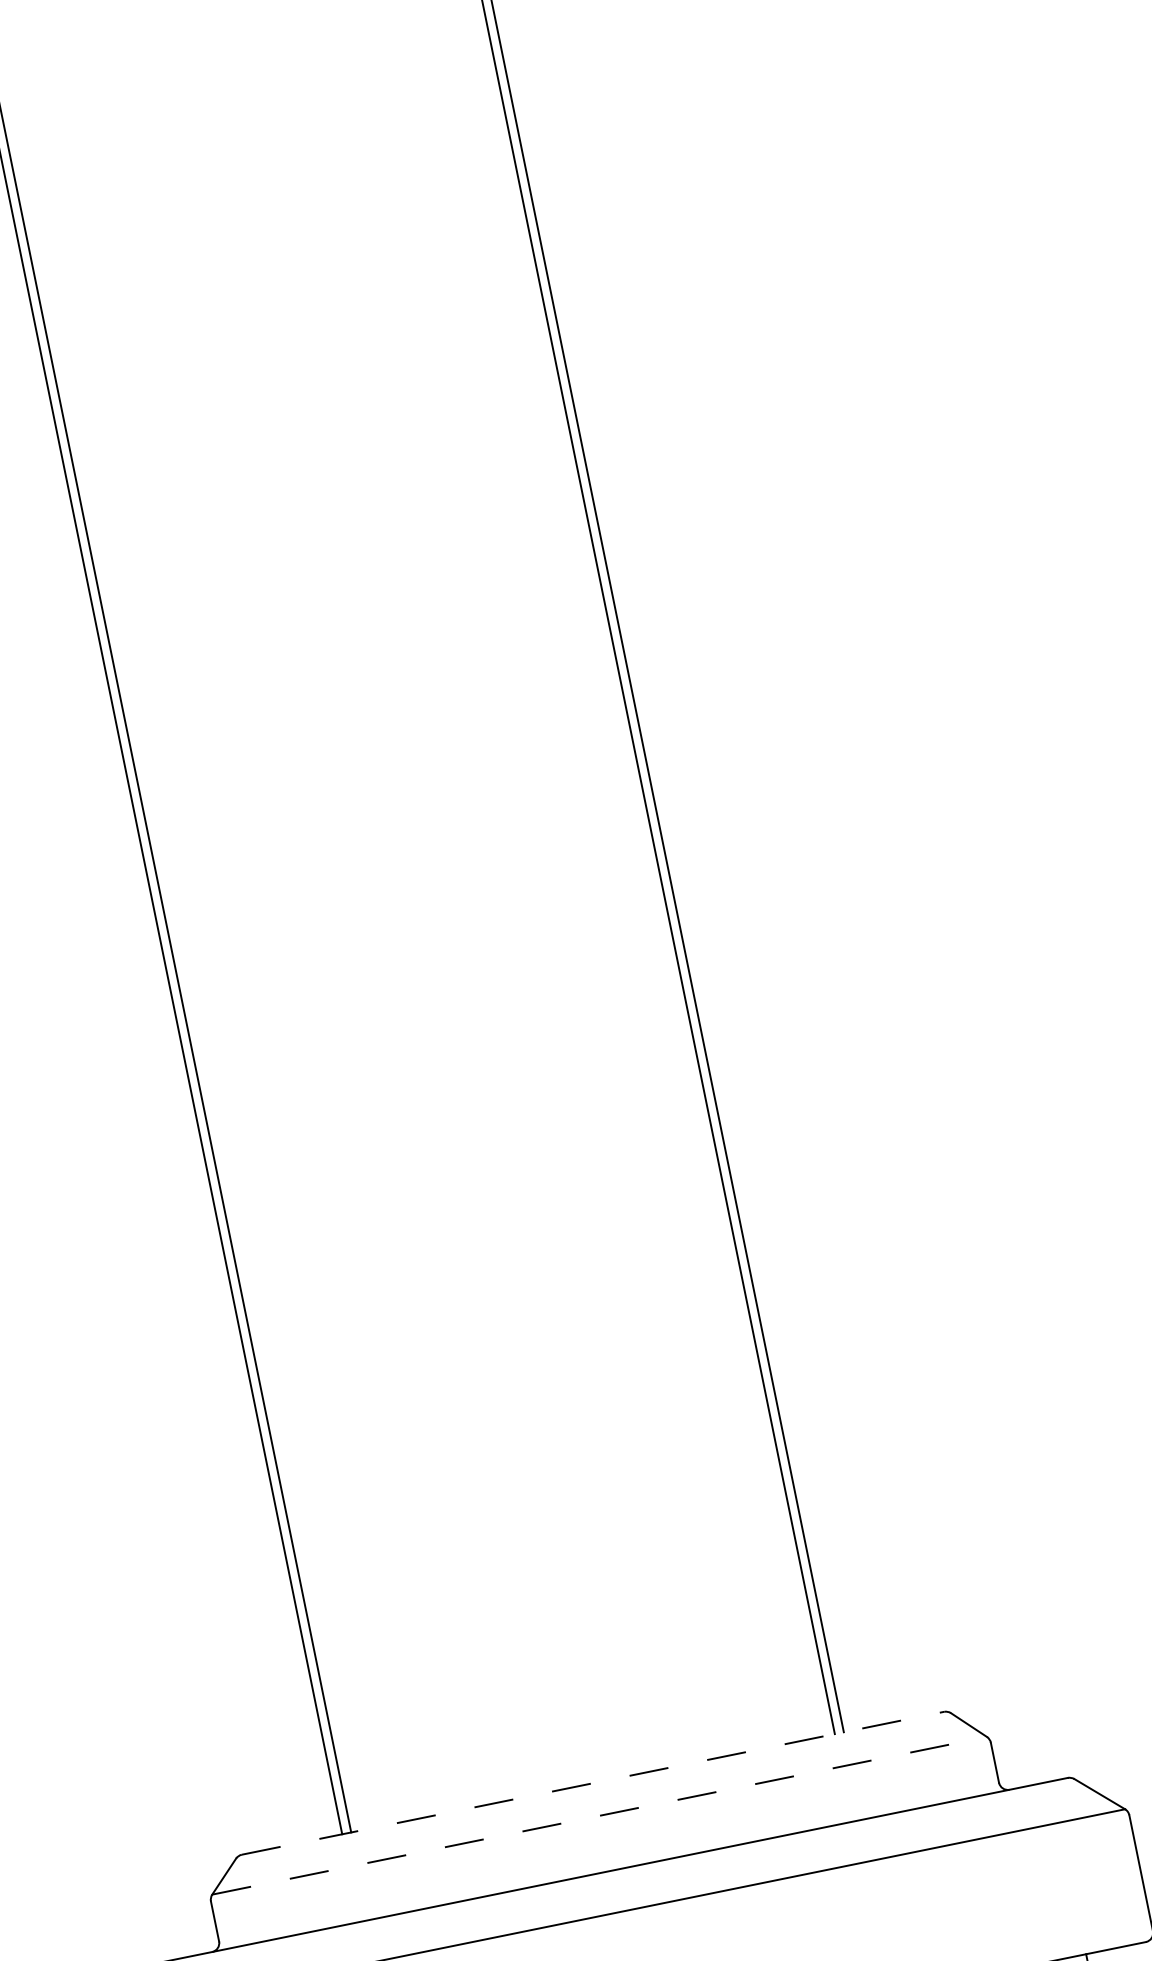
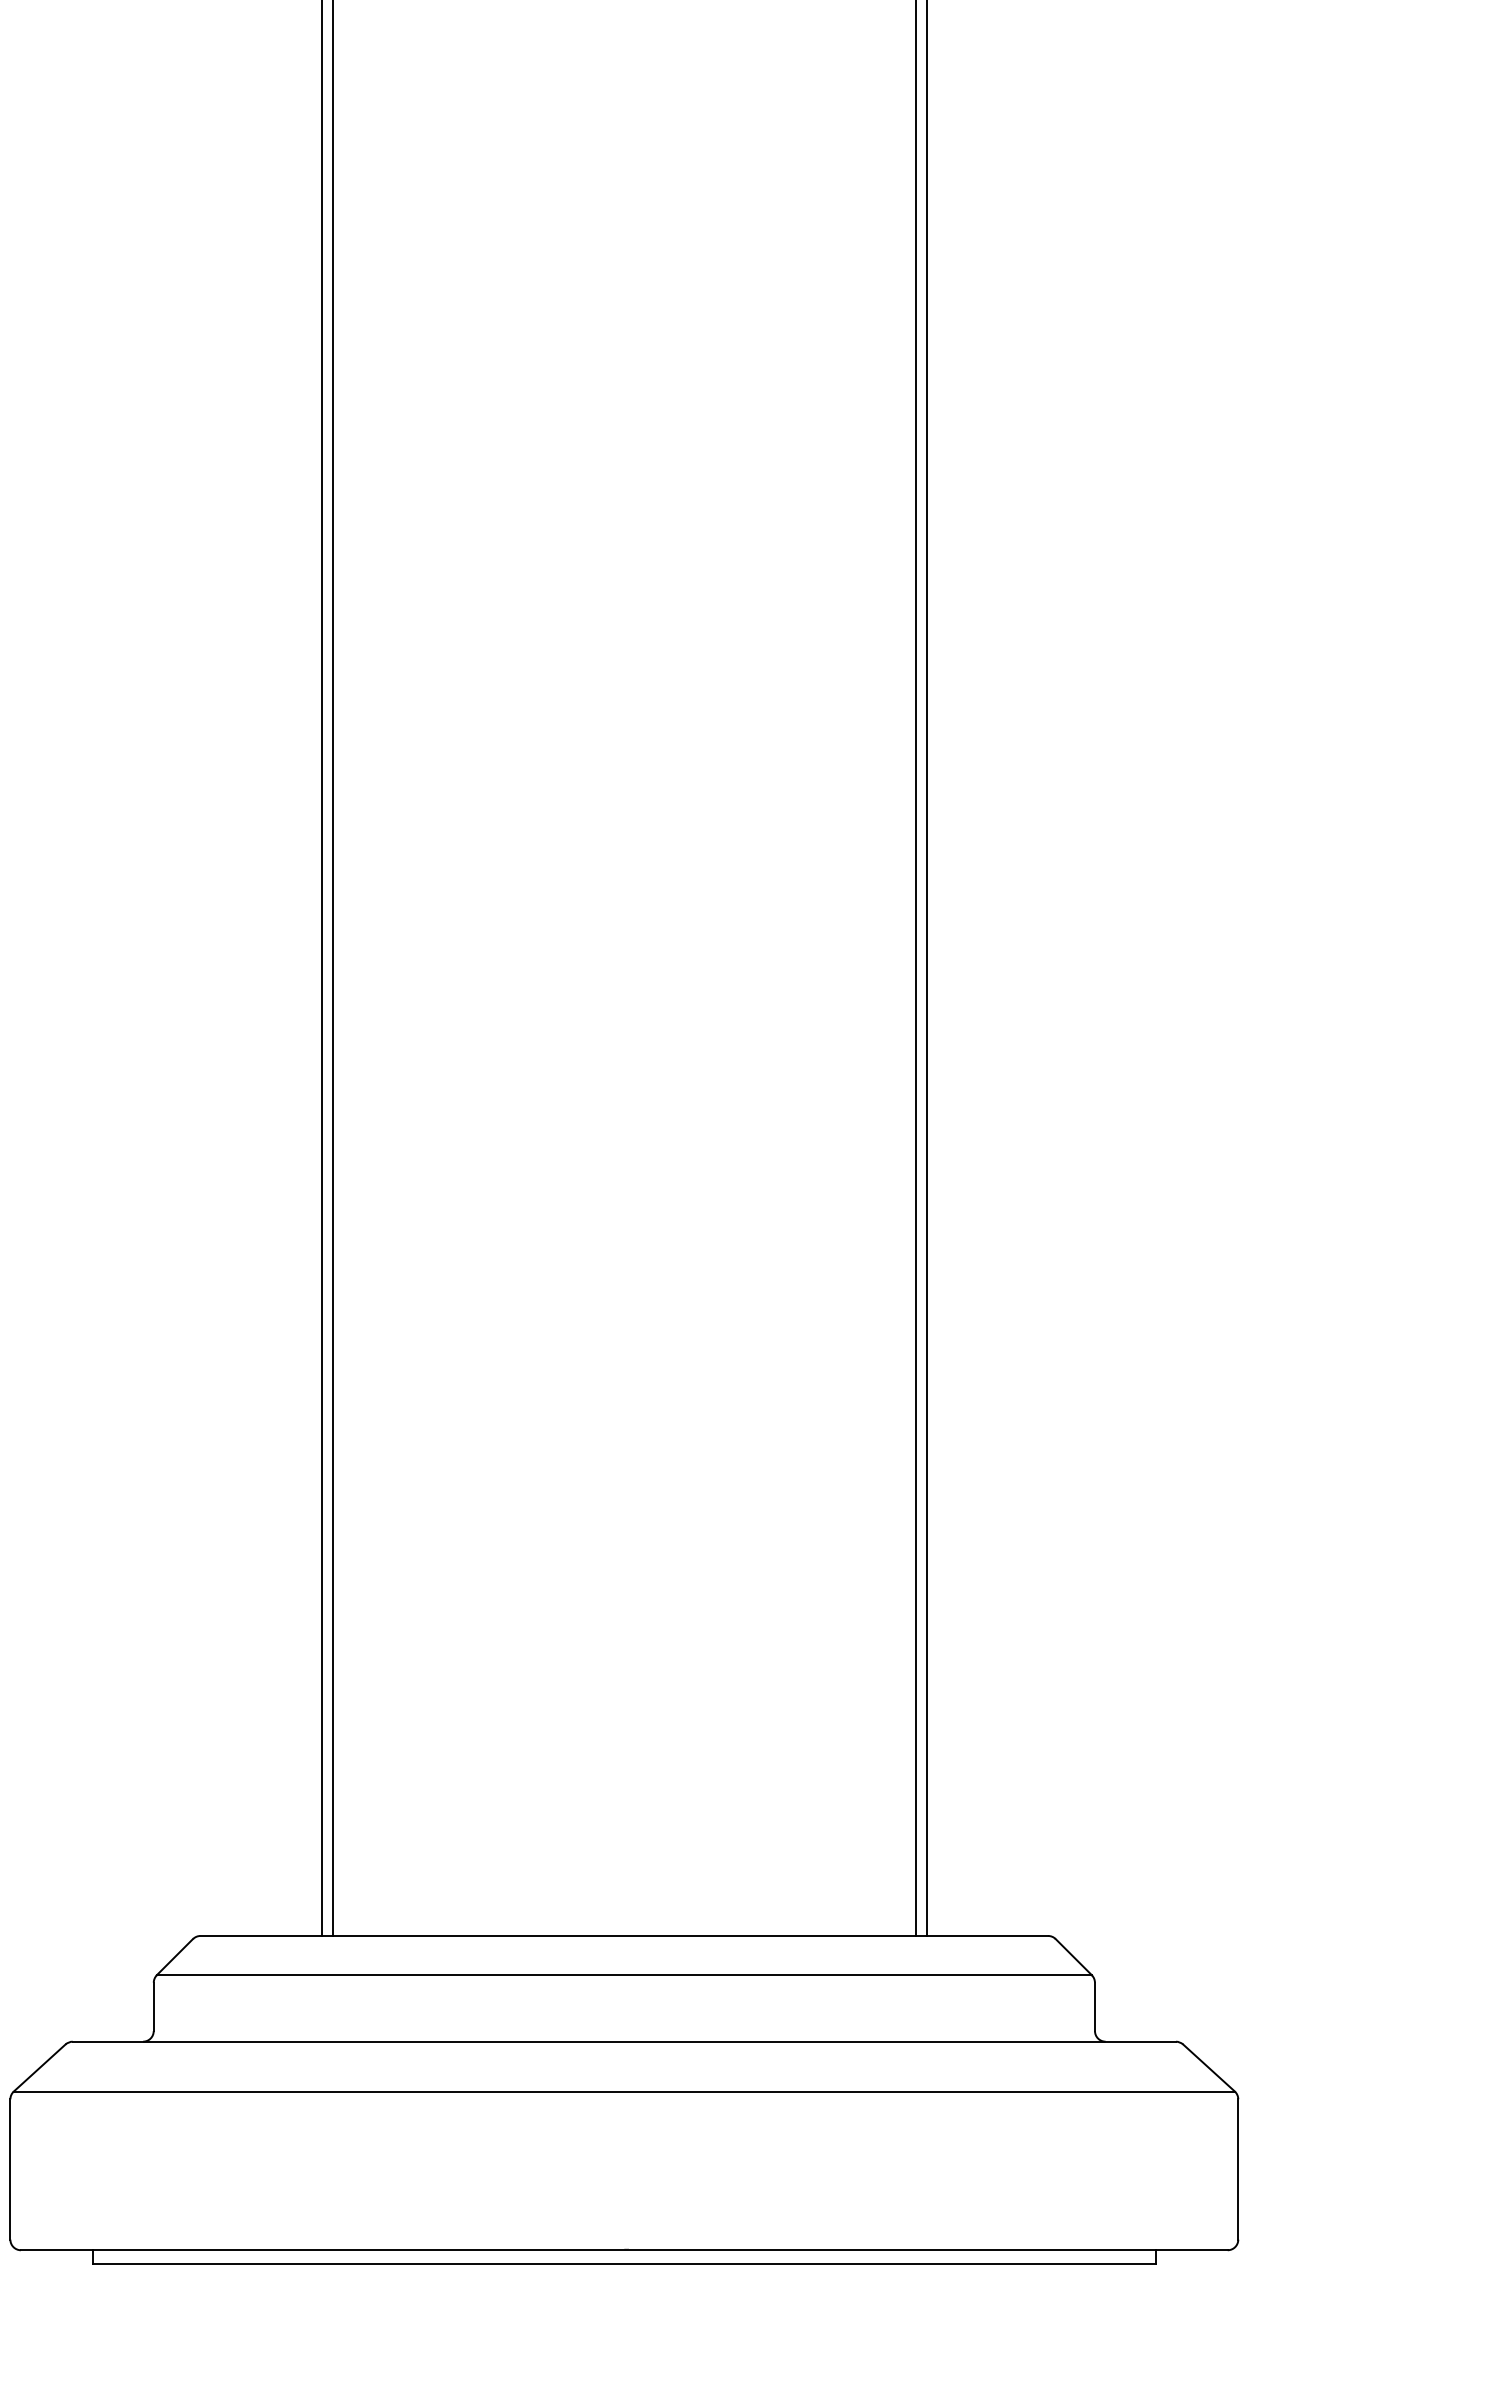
line: (593, 1782) -> (624, 1935), dashed -> solid
line: (599, 1816) -> (624, 1975), dashed -> solid

